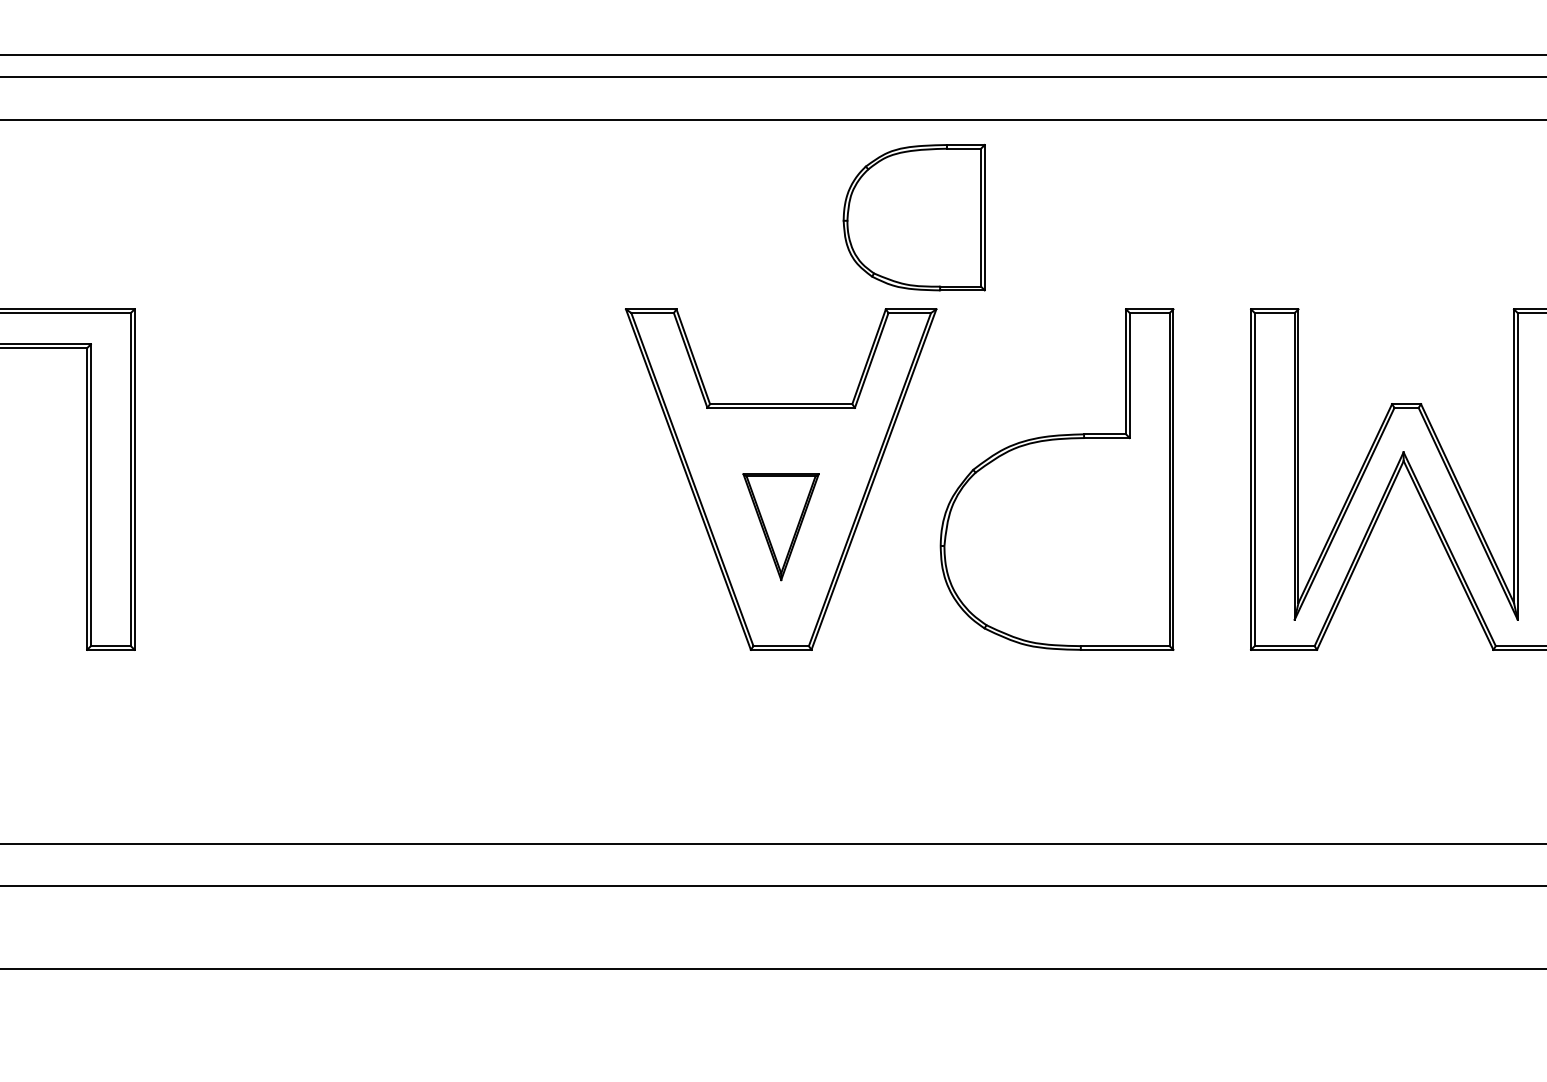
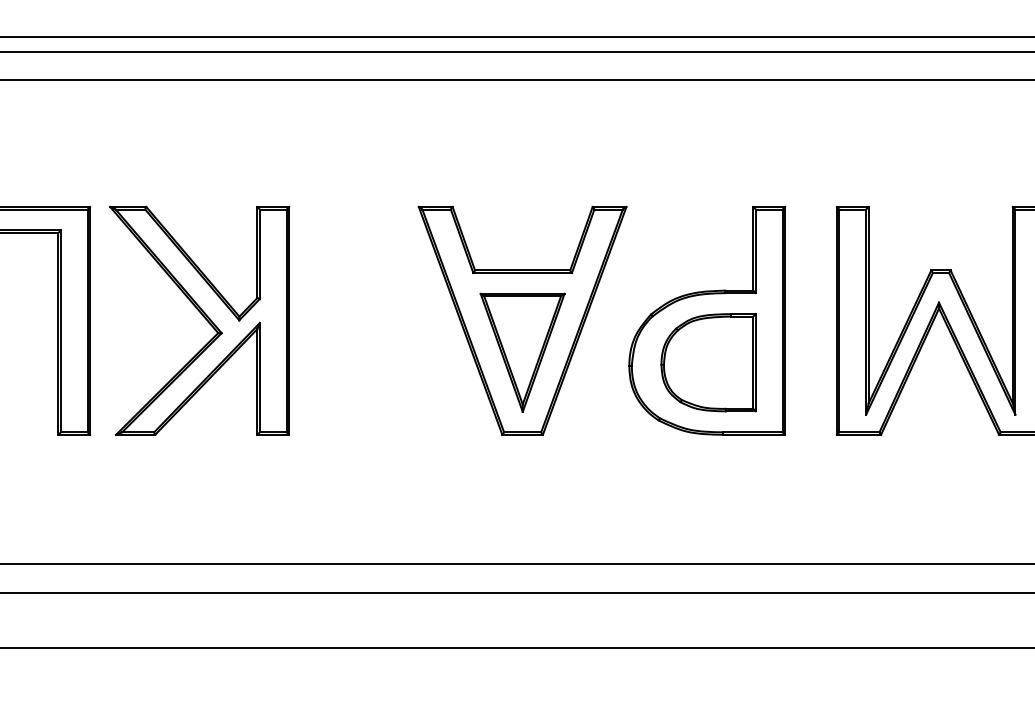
part: (914, 217) -> (708, 362), moved
part: (298, 478) -> (199, 320), added
part: (780, 526) -> (522, 352), size x1.67

